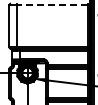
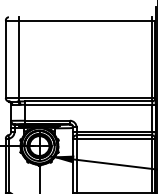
line: (52, 5) -> (85, 20), dashed -> solid

